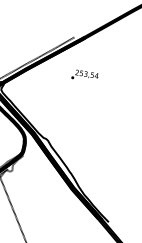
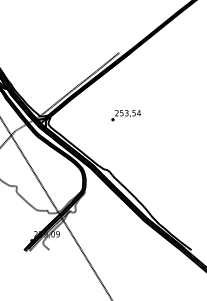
text: (84, 75) -> (125, 115), moved

